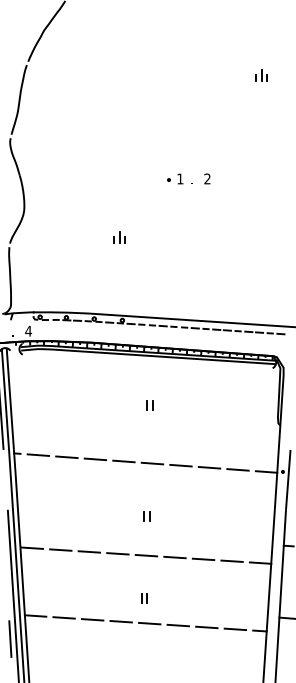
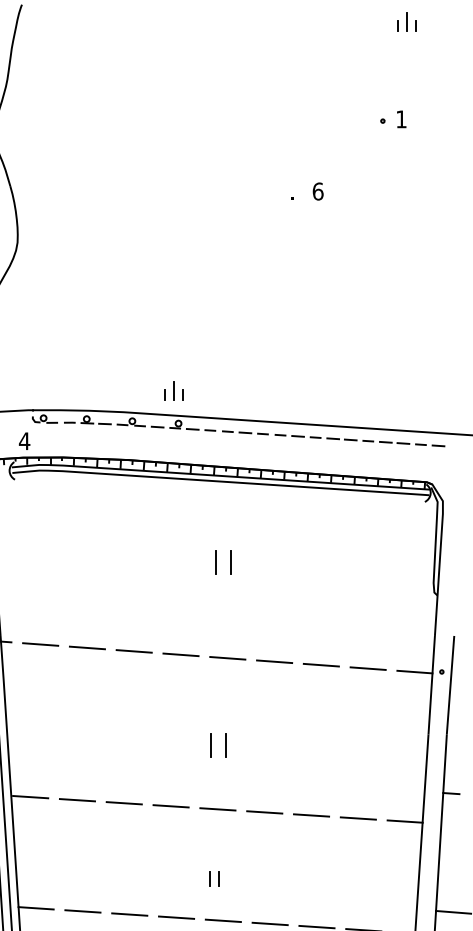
part: (175, 178) -> (393, 118), moved
text: (207, 178) -> (318, 190), 2 -> 6
part: (119, 237) -> (173, 390), moved
part: (149, 405) -> (222, 563), size x1.6
part: (146, 516) -> (218, 745), size x1.6

